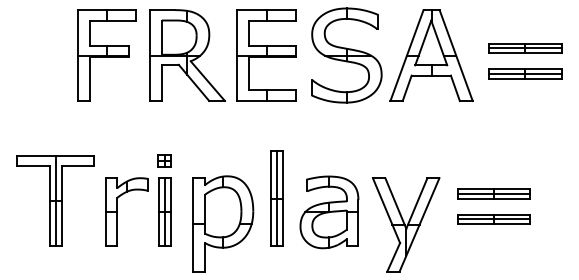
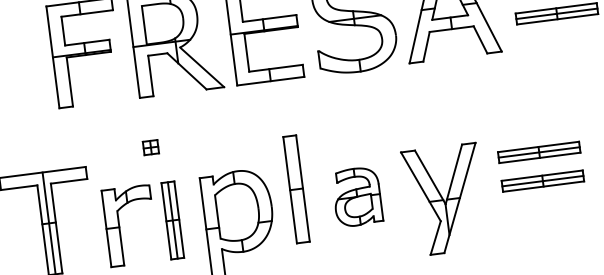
part: (164, 160) -> (150, 147), moved
line: (277, 198) -> (297, 188), removed
part: (329, 212) -> (357, 197), size x0.7

